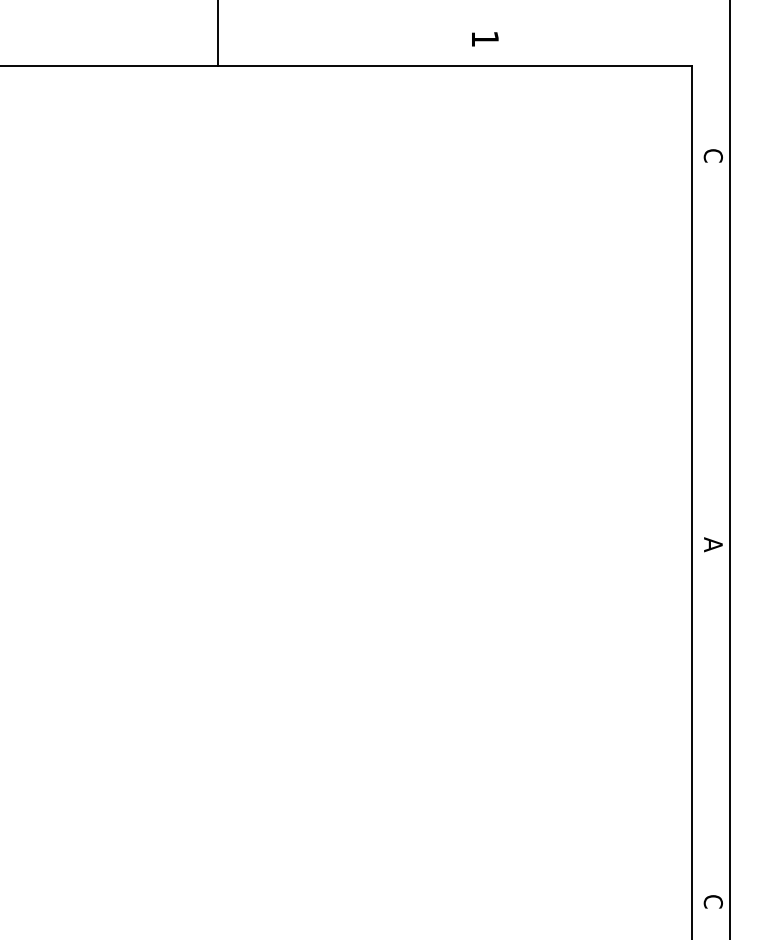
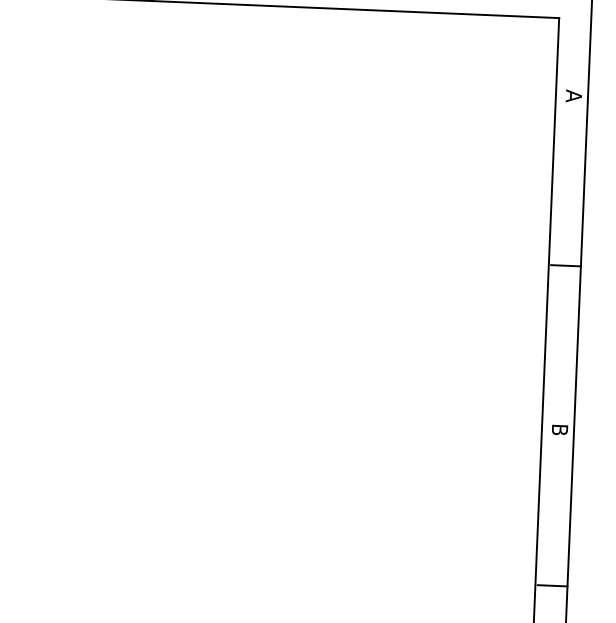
text: (712, 155) -> (573, 95), C -> A
line: (712, 353) -> (566, 265), added
text: (713, 544) -> (560, 429), A -> B
line: (712, 726) -> (552, 585), added

